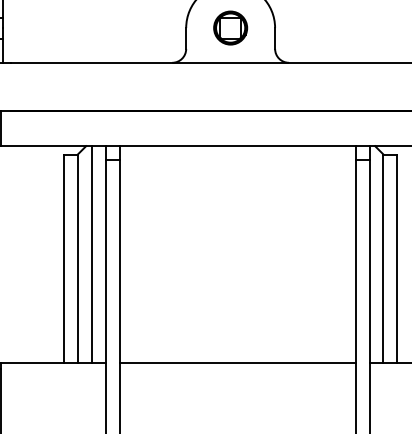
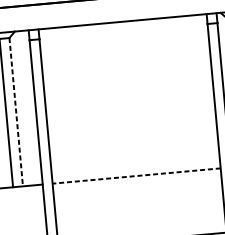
line: (91, 254) -> (25, 108), removed
line: (77, 259) -> (16, 112), solid -> dashed
line: (237, 362) -> (136, 175), solid -> dashed

